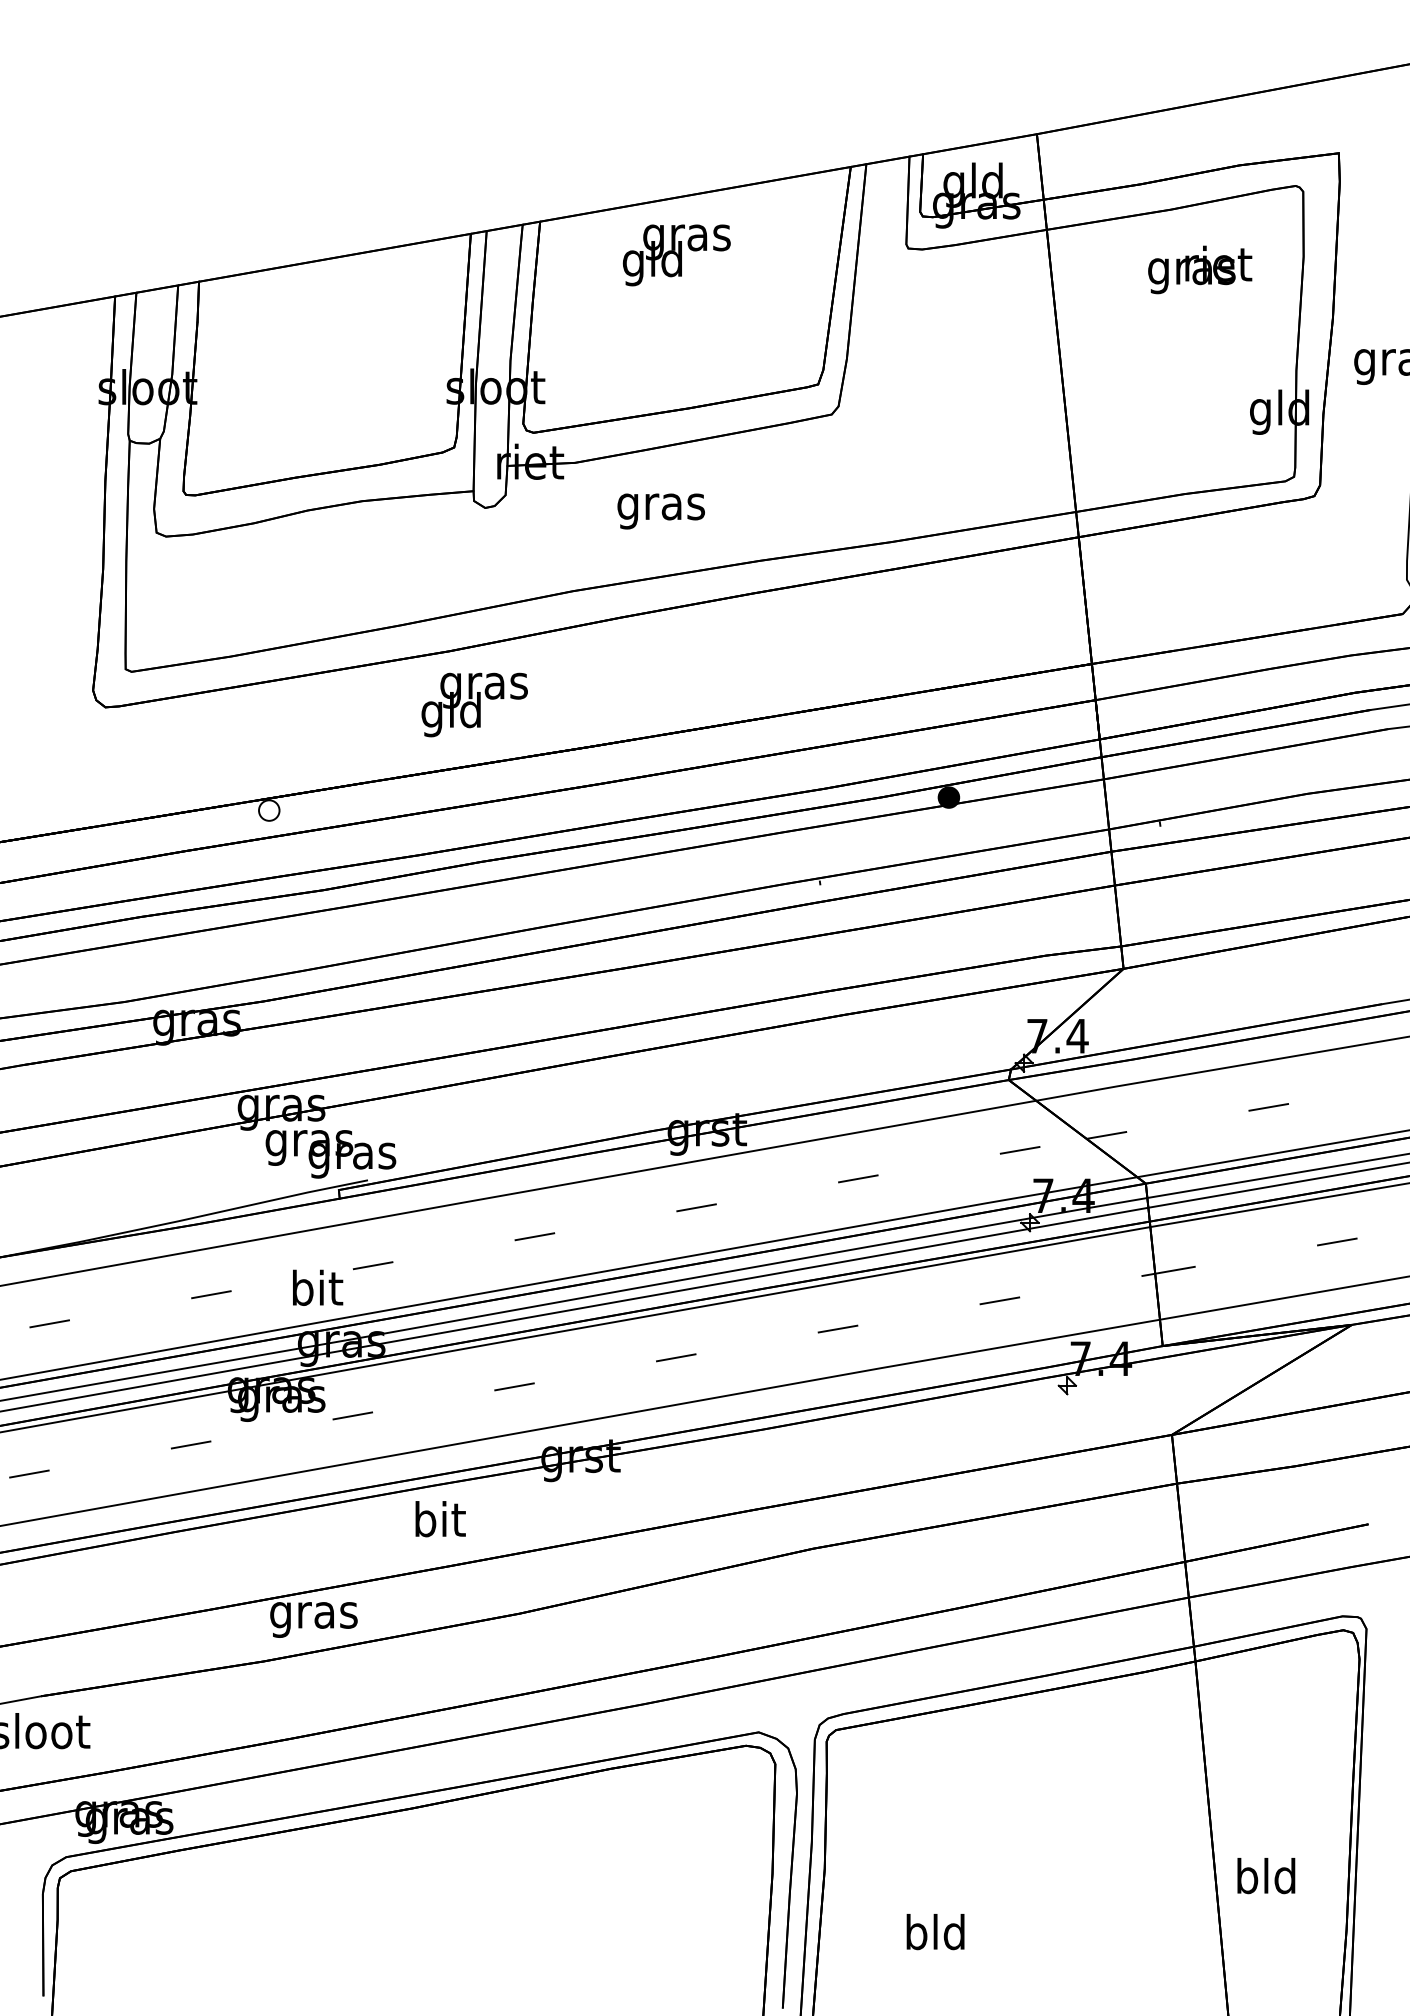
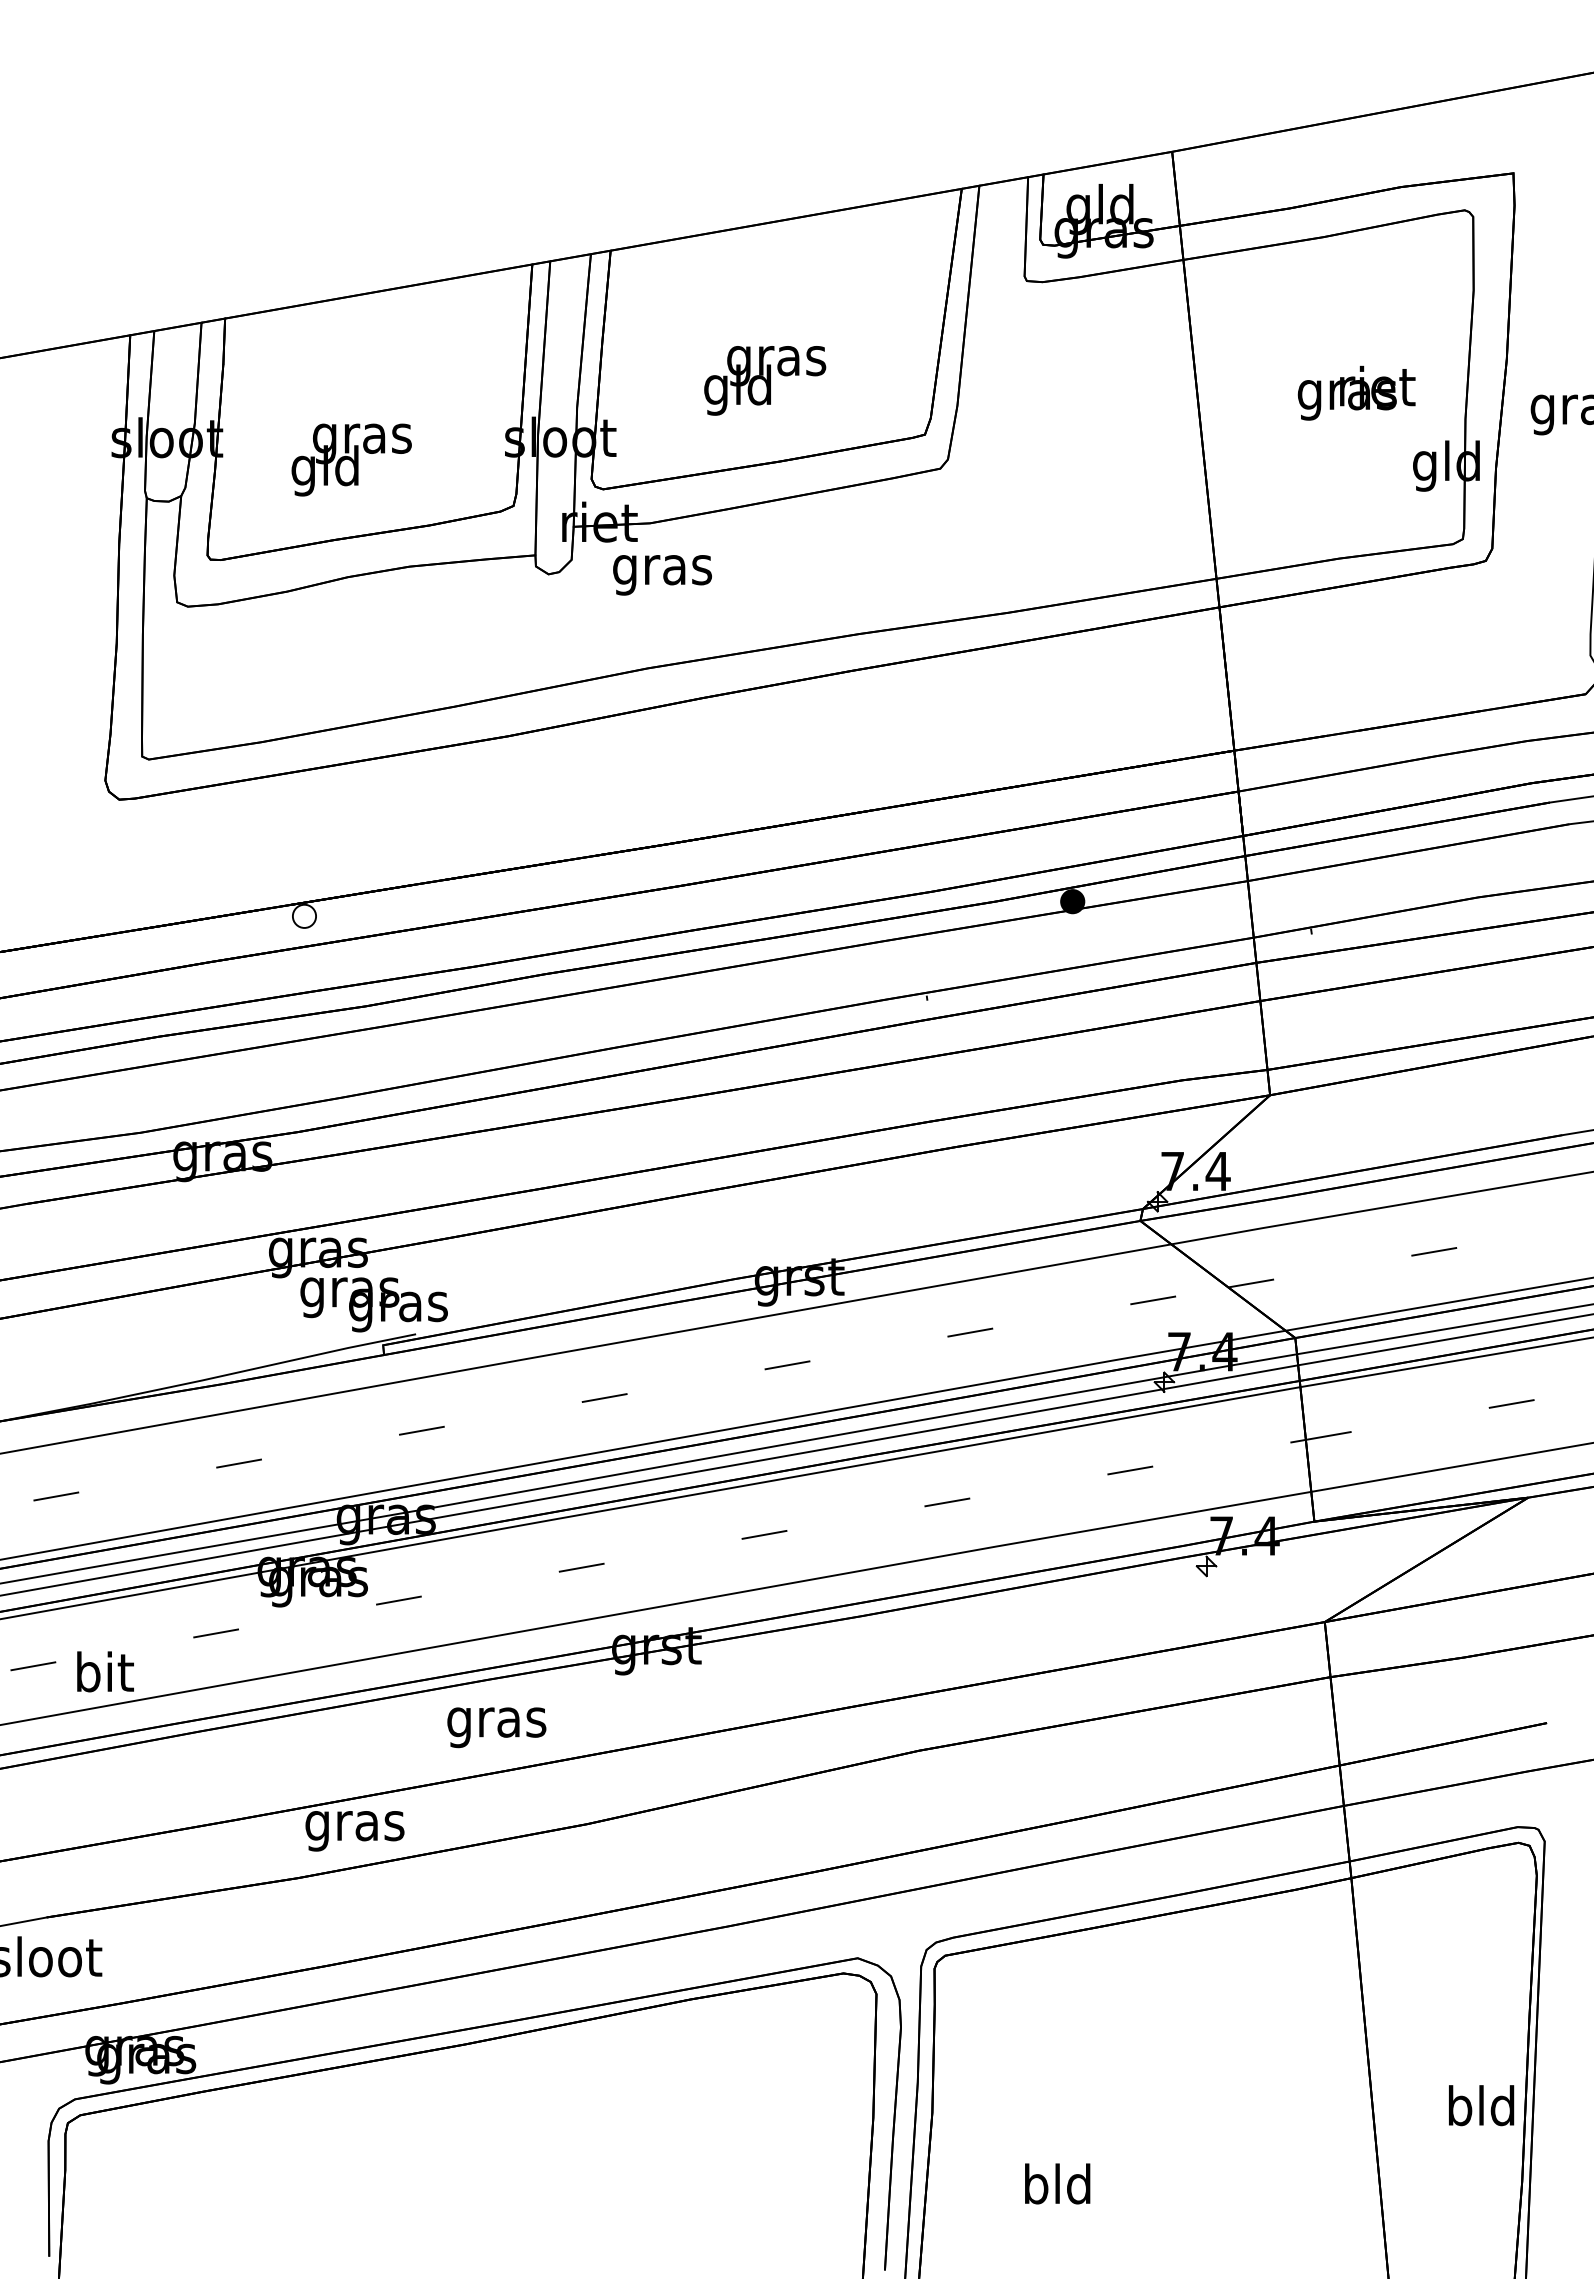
text: (677, 255) -> (765, 380), moved
text: (1199, 269) -> (1356, 392), moved
text: (661, 511) -> (662, 575), moved
text: (474, 704) -> (351, 459), moved
text: (317, 1287) -> (105, 1671), moved
text: (439, 1523) -> (496, 1722), bit -> gras
text: (1266, 1875) -> (1481, 2105), moved

